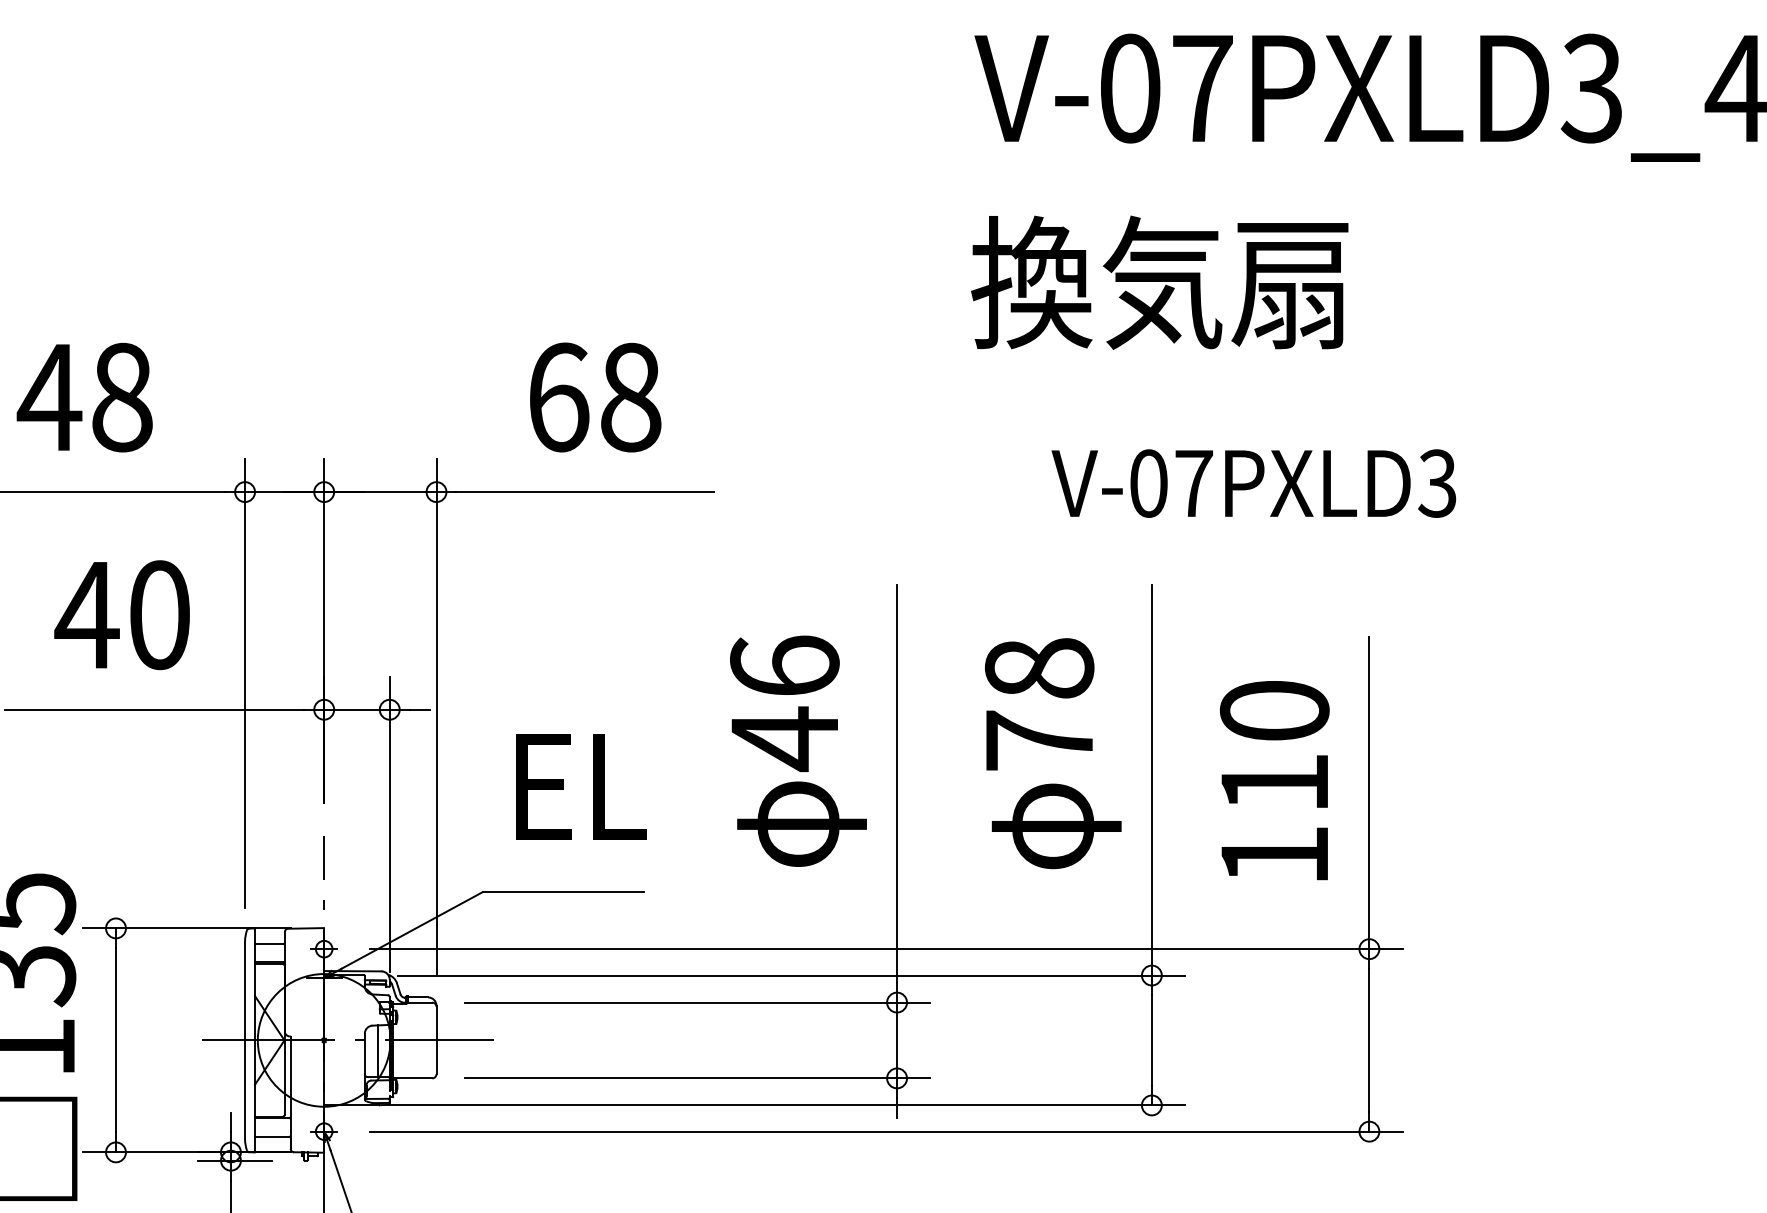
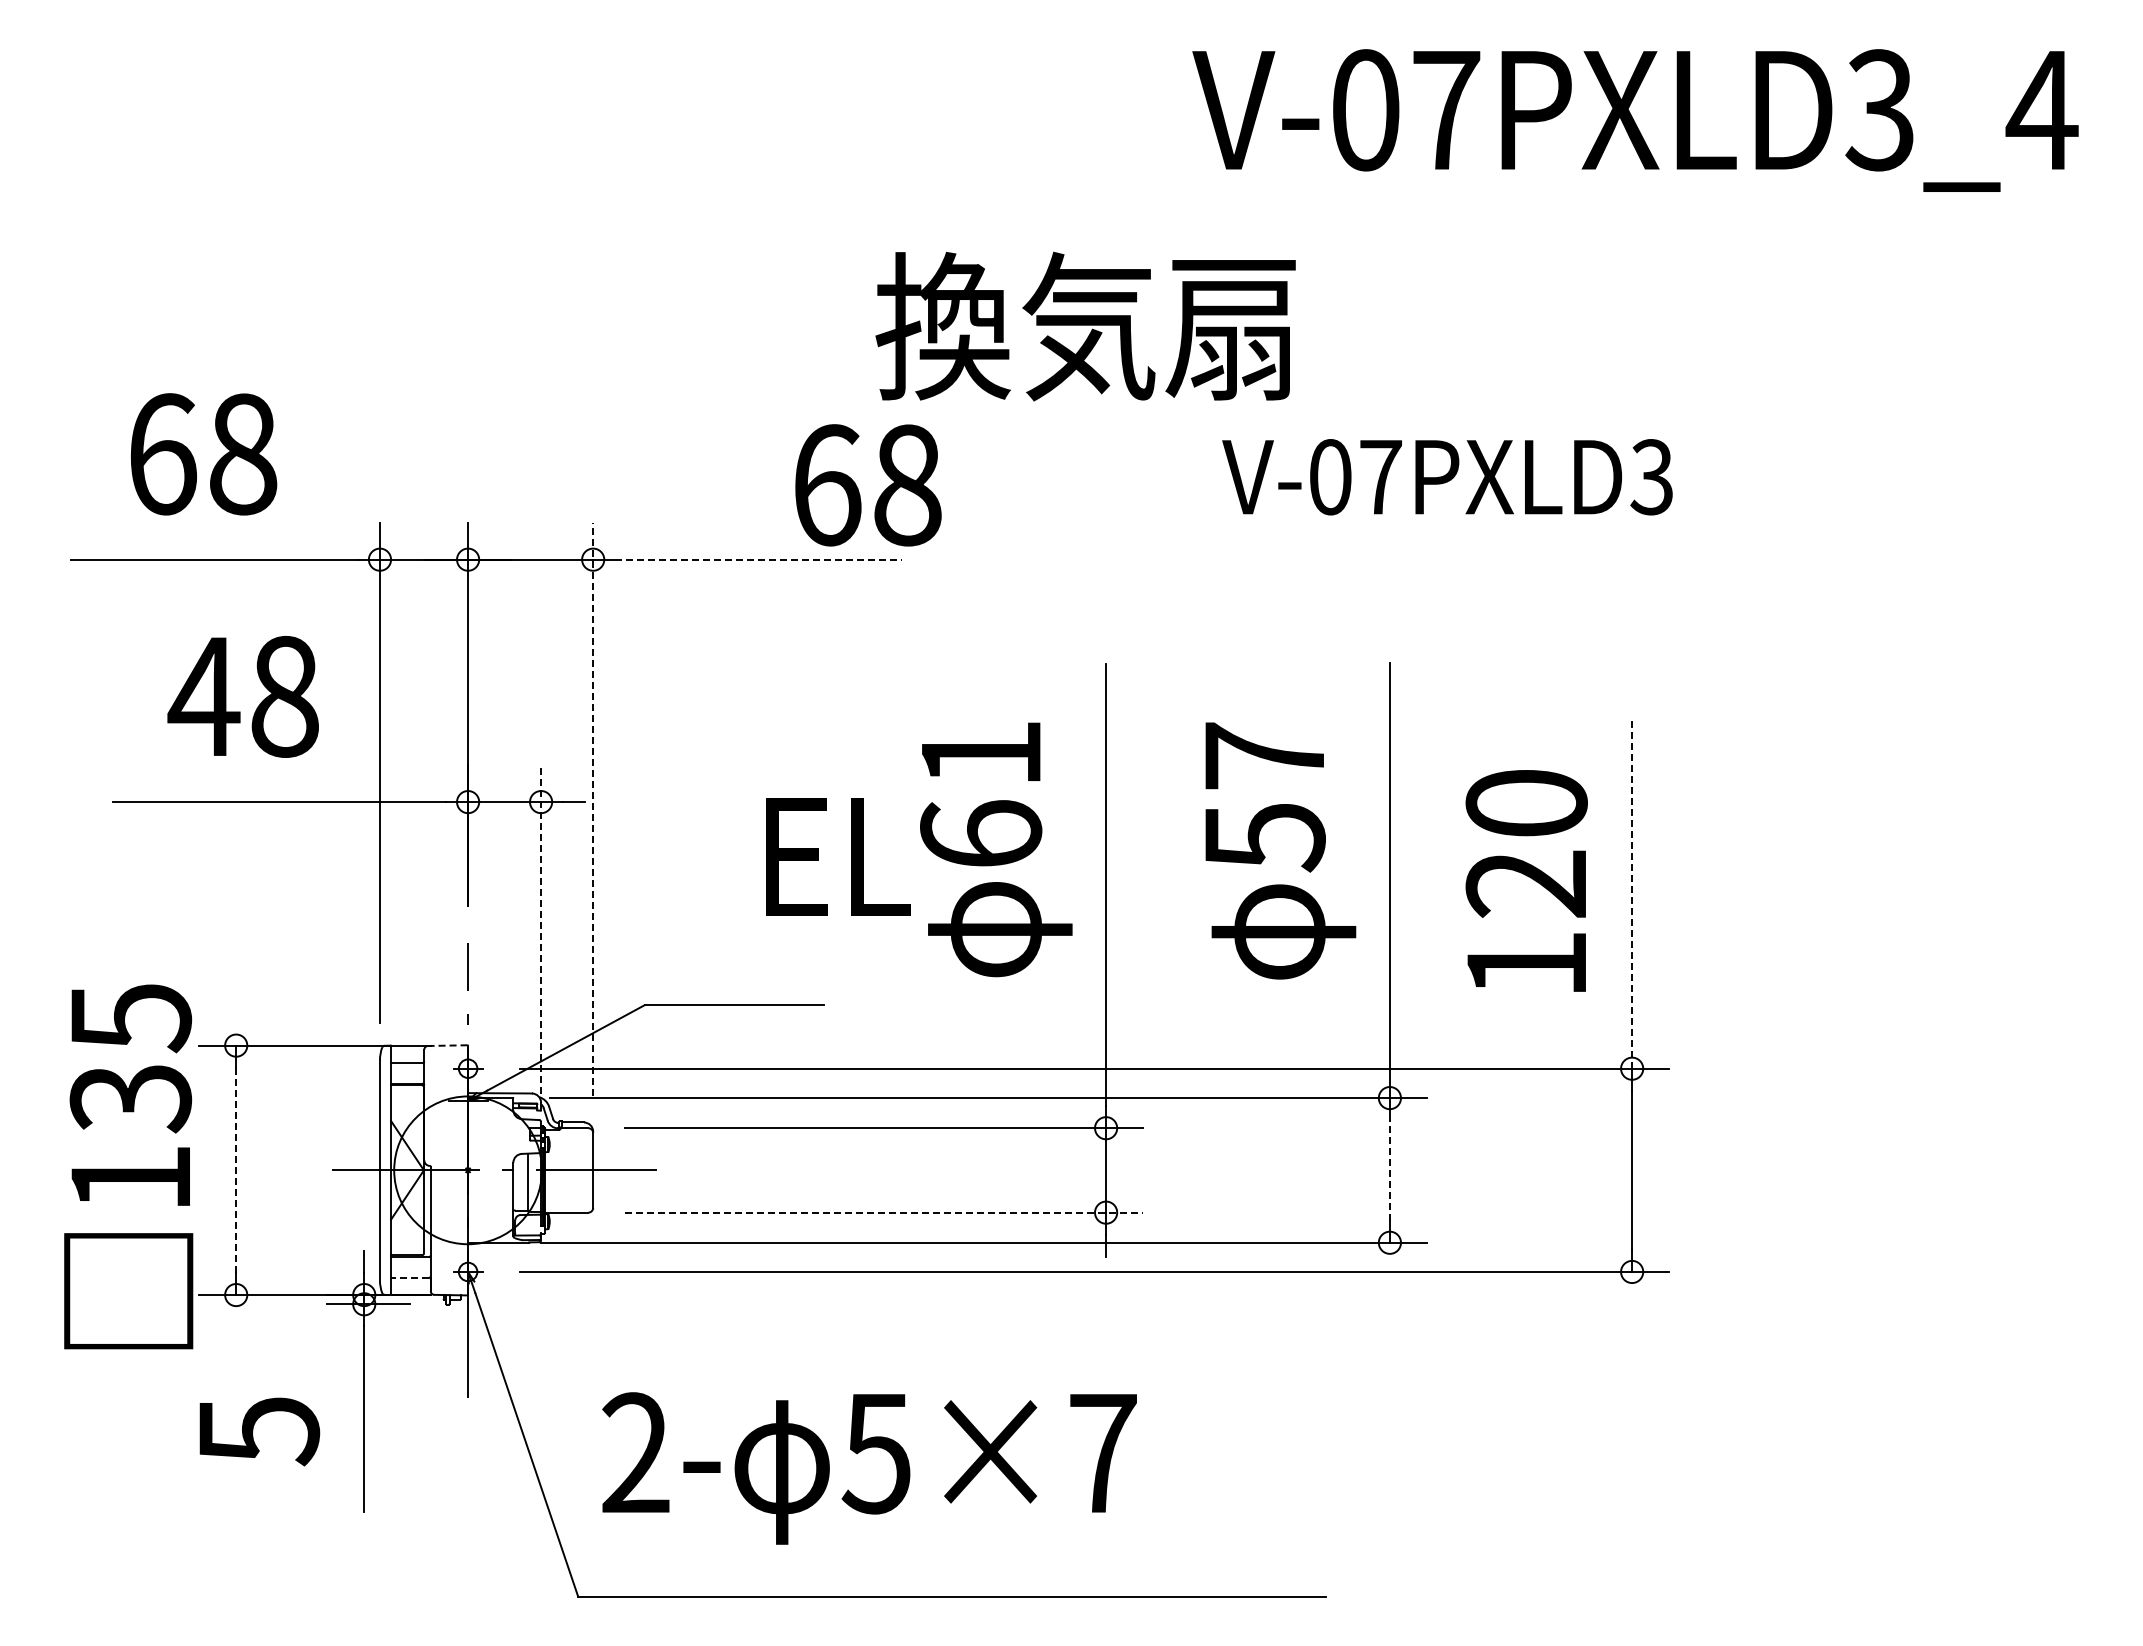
text: (1159, 282) -> (1085, 326), moved
text: (48, 397) -> (161, 454), 48 -> 68
text: (595, 397) -> (868, 485), moved
text: (1253, 483) -> (1447, 477), moved
line: (585, 491) -> (759, 559), solid -> dashed
text: (159, 614) -> (284, 696), 40 -> 48
text: (785, 703) -> (981, 795), 46 -> 61
text: (1039, 705) -> (1264, 797), 78 -> 57
line: (436, 716) -> (593, 809), solid -> dashed
text: (1273, 782) -> (1525, 883), 110 -> 120
text: (581, 786) -> (838, 856), moved
line: (1369, 792) -> (1632, 894), solid -> dashed
line: (390, 824) -> (541, 929), solid -> dashed
line: (305, 928) -> (447, 1045), solid -> dashed
line: (1151, 1039) -> (1389, 1169), solid -> dashed
line: (116, 1040) -> (236, 1170), solid -> dashed
line: (698, 1078) -> (884, 1212), solid -> dashed
line: (272, 1136) -> (410, 1277), solid -> dashed

